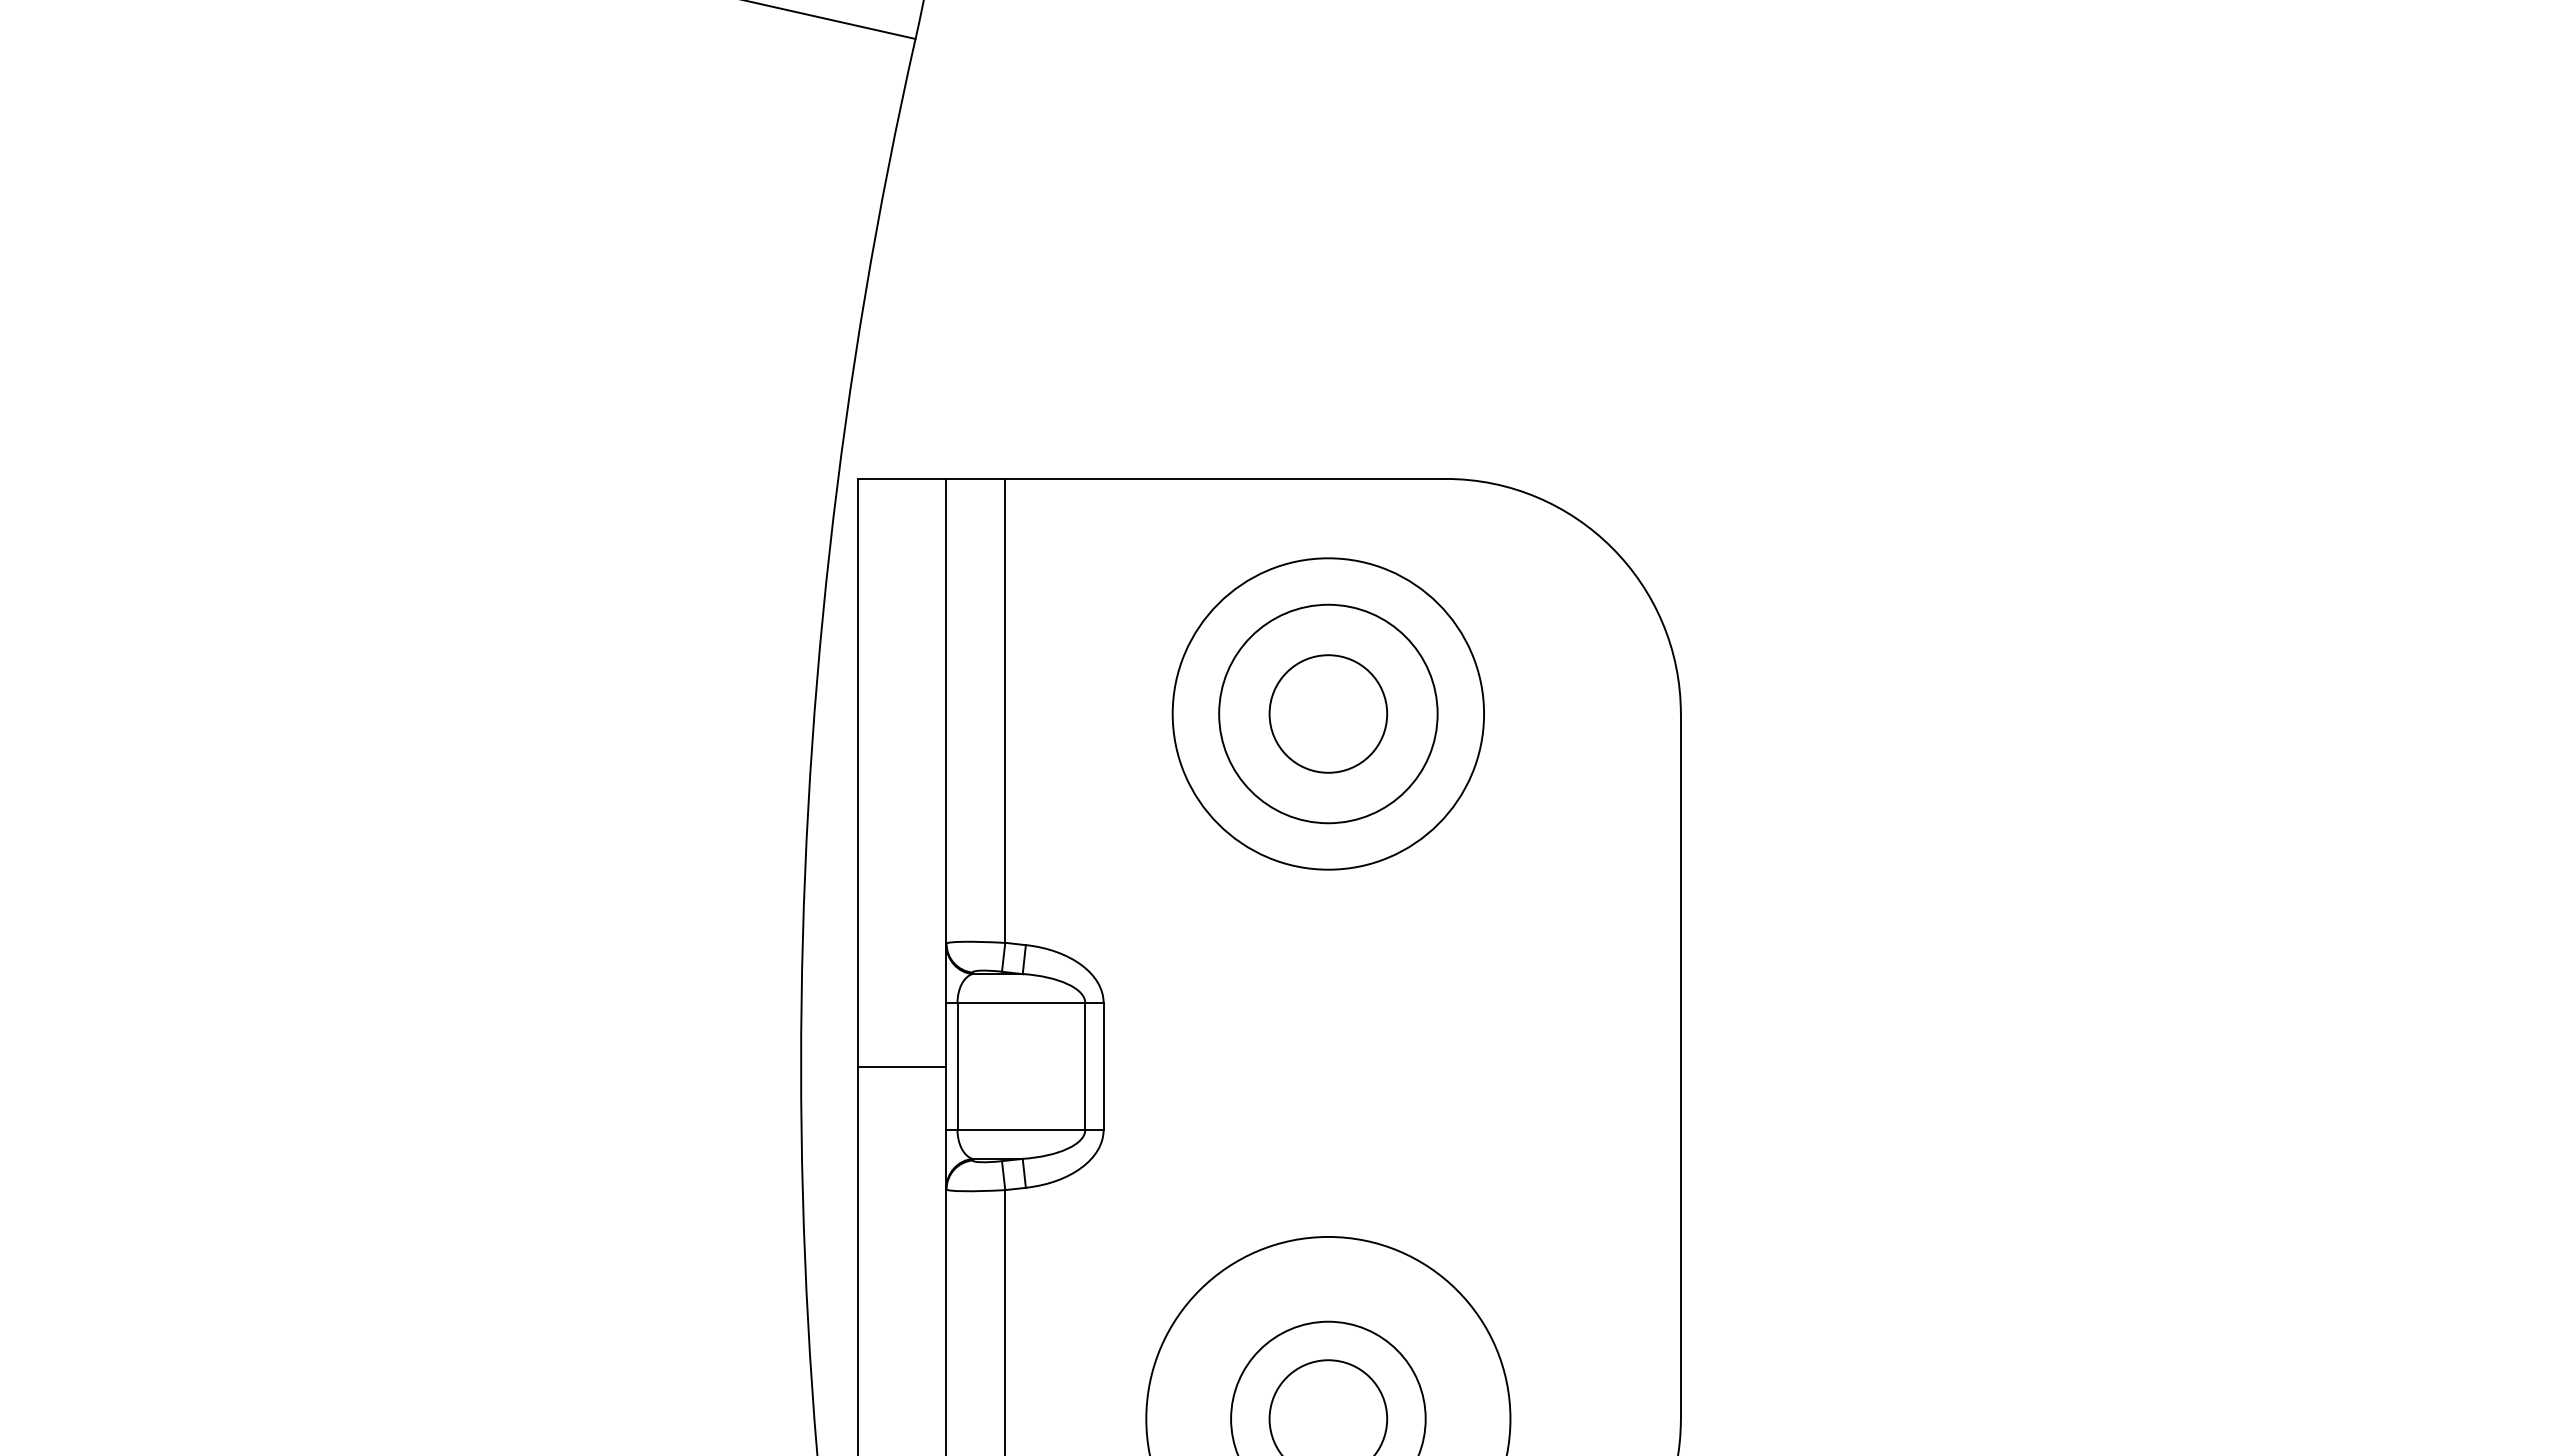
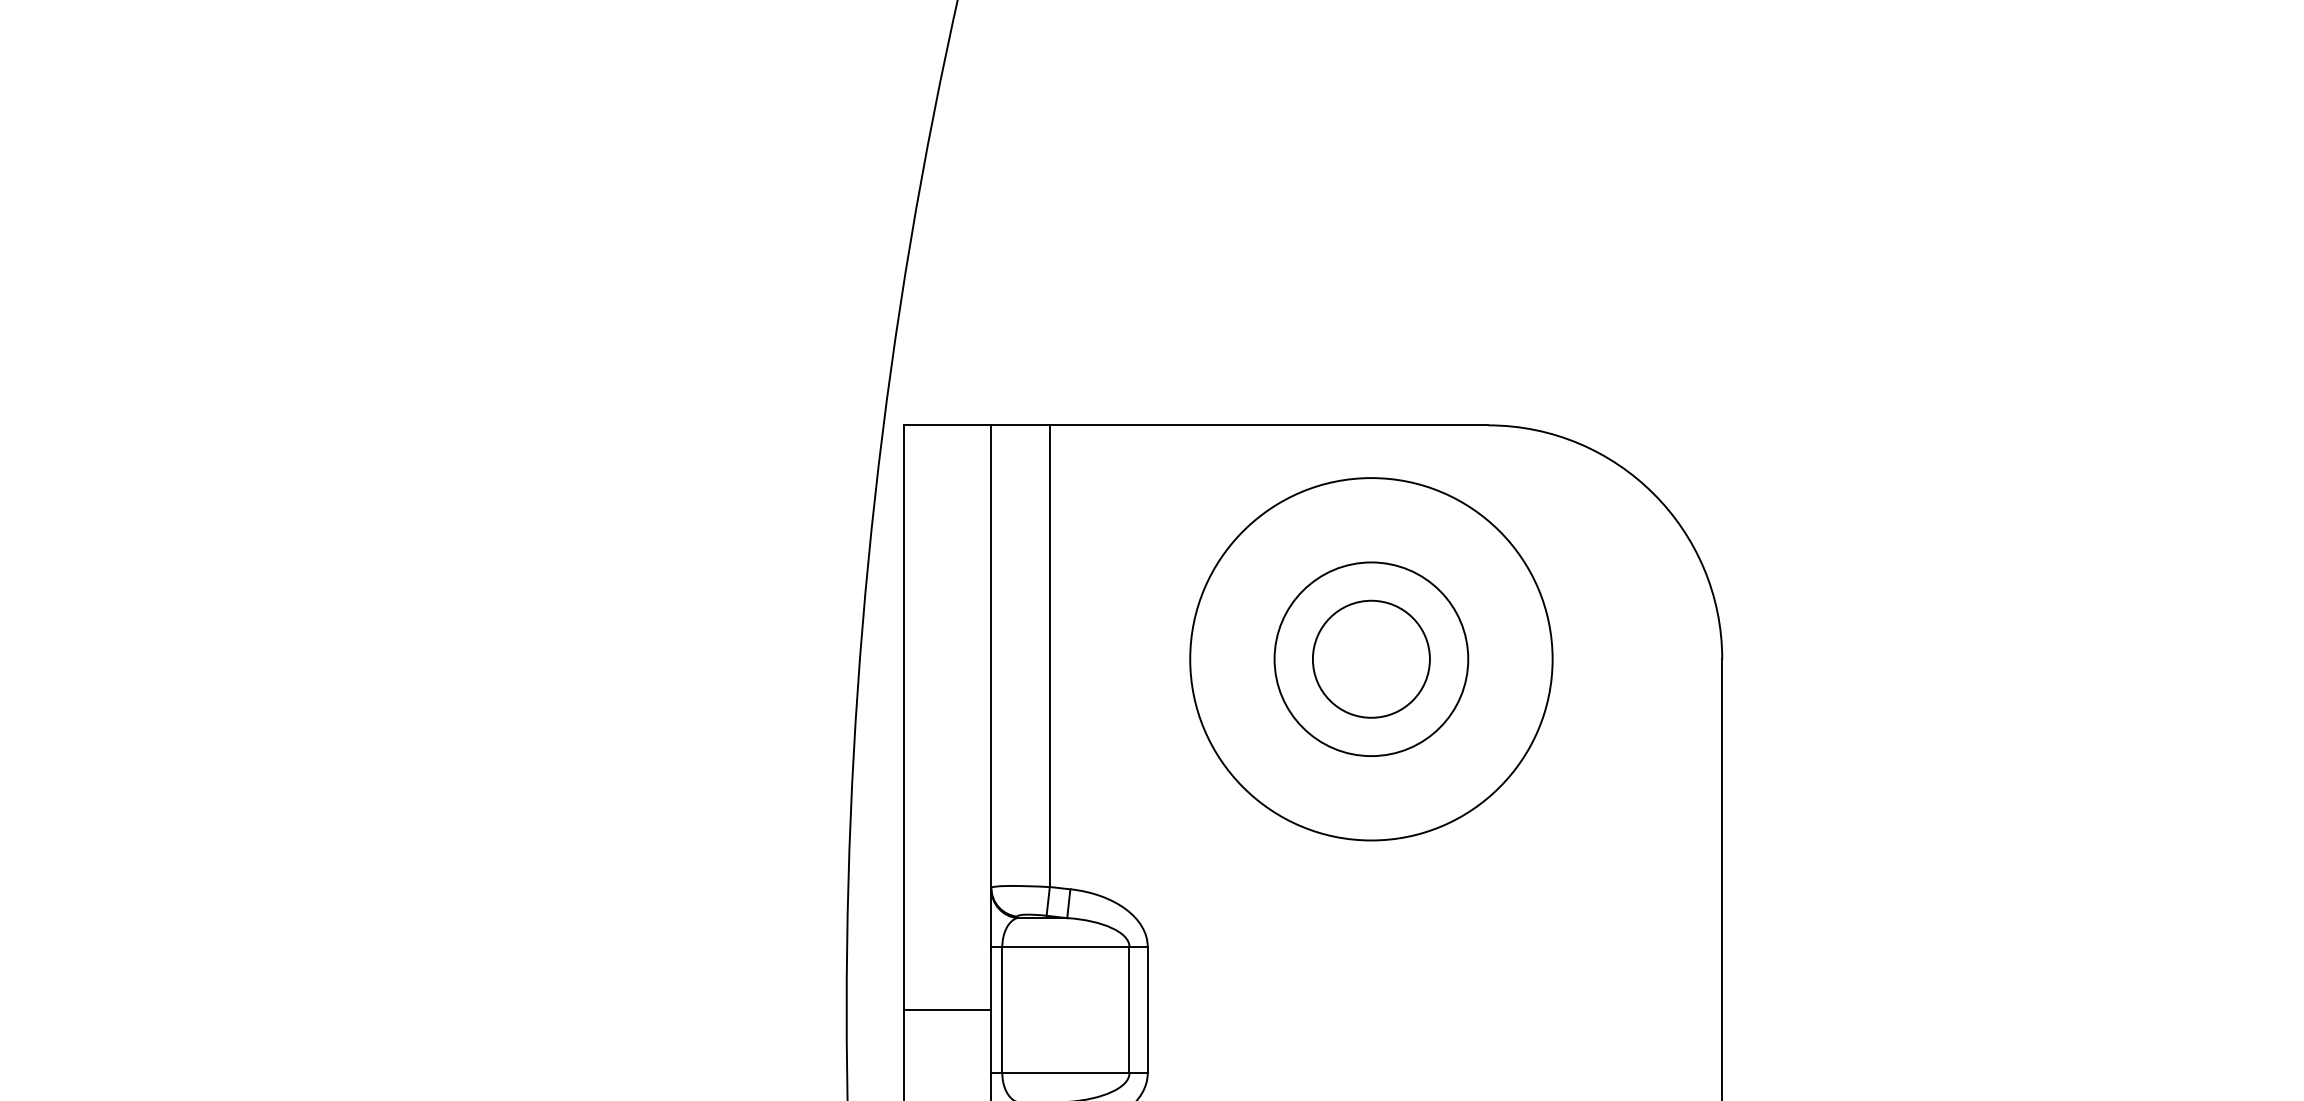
circle: (1328, 713) -> (1371, 658), size x0.62
circle: (1328, 713) -> (1371, 658), size x1.67

